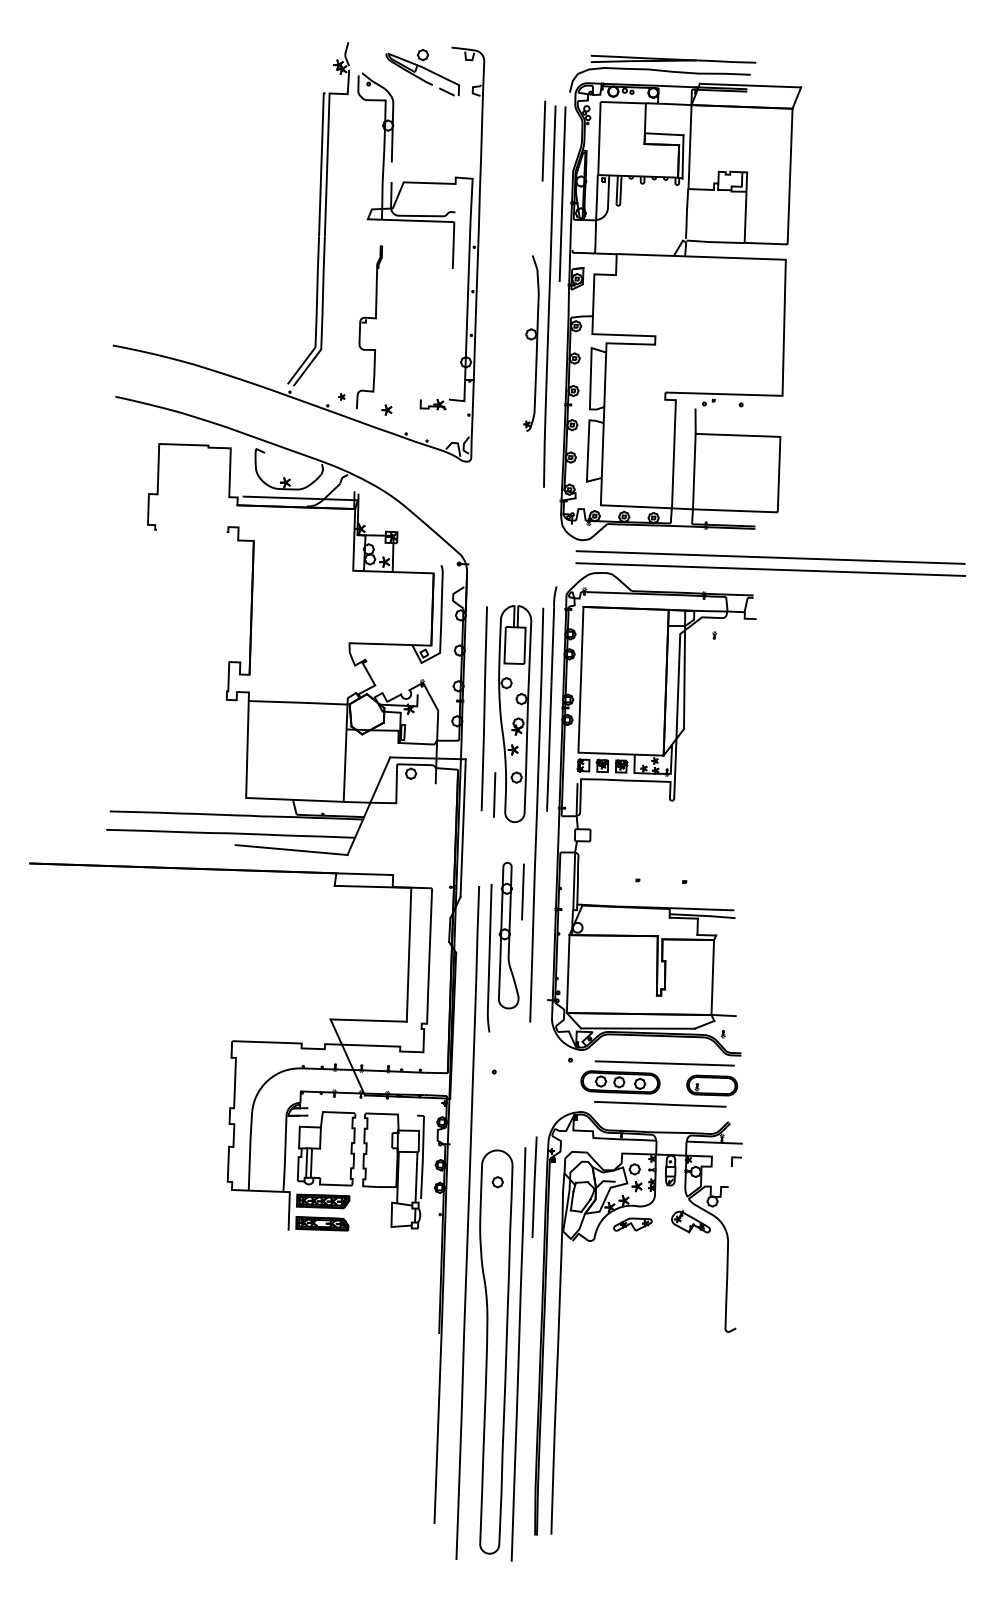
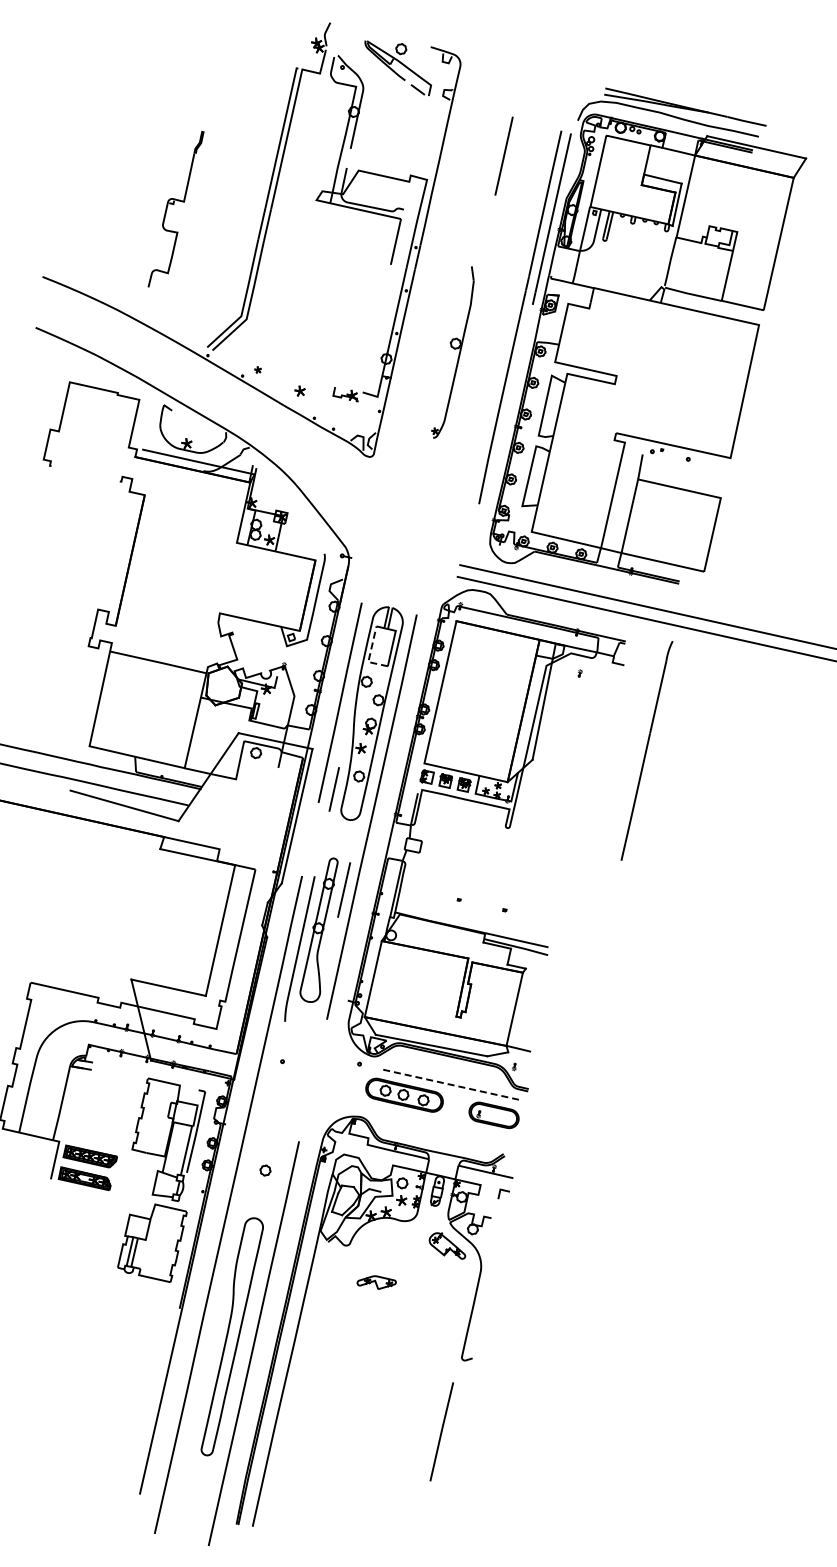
part: (672, 297) -> (640, 341), moved
part: (369, 327) -> (176, 209), moved
line: (504, 655) -> (369, 654), solid -> dashed
part: (551, 698) -> (646, 750), moved
line: (665, 1063) -> (452, 1085), solid -> dashed
line: (660, 1104) -> (439, 1124), removed
part: (326, 1148) -> (152, 1240), moved
line: (534, 1186) -> (441, 1431), moved
part: (632, 1224) -> (376, 1282), moved
part: (496, 1351) -> (232, 1336), size x0.6

